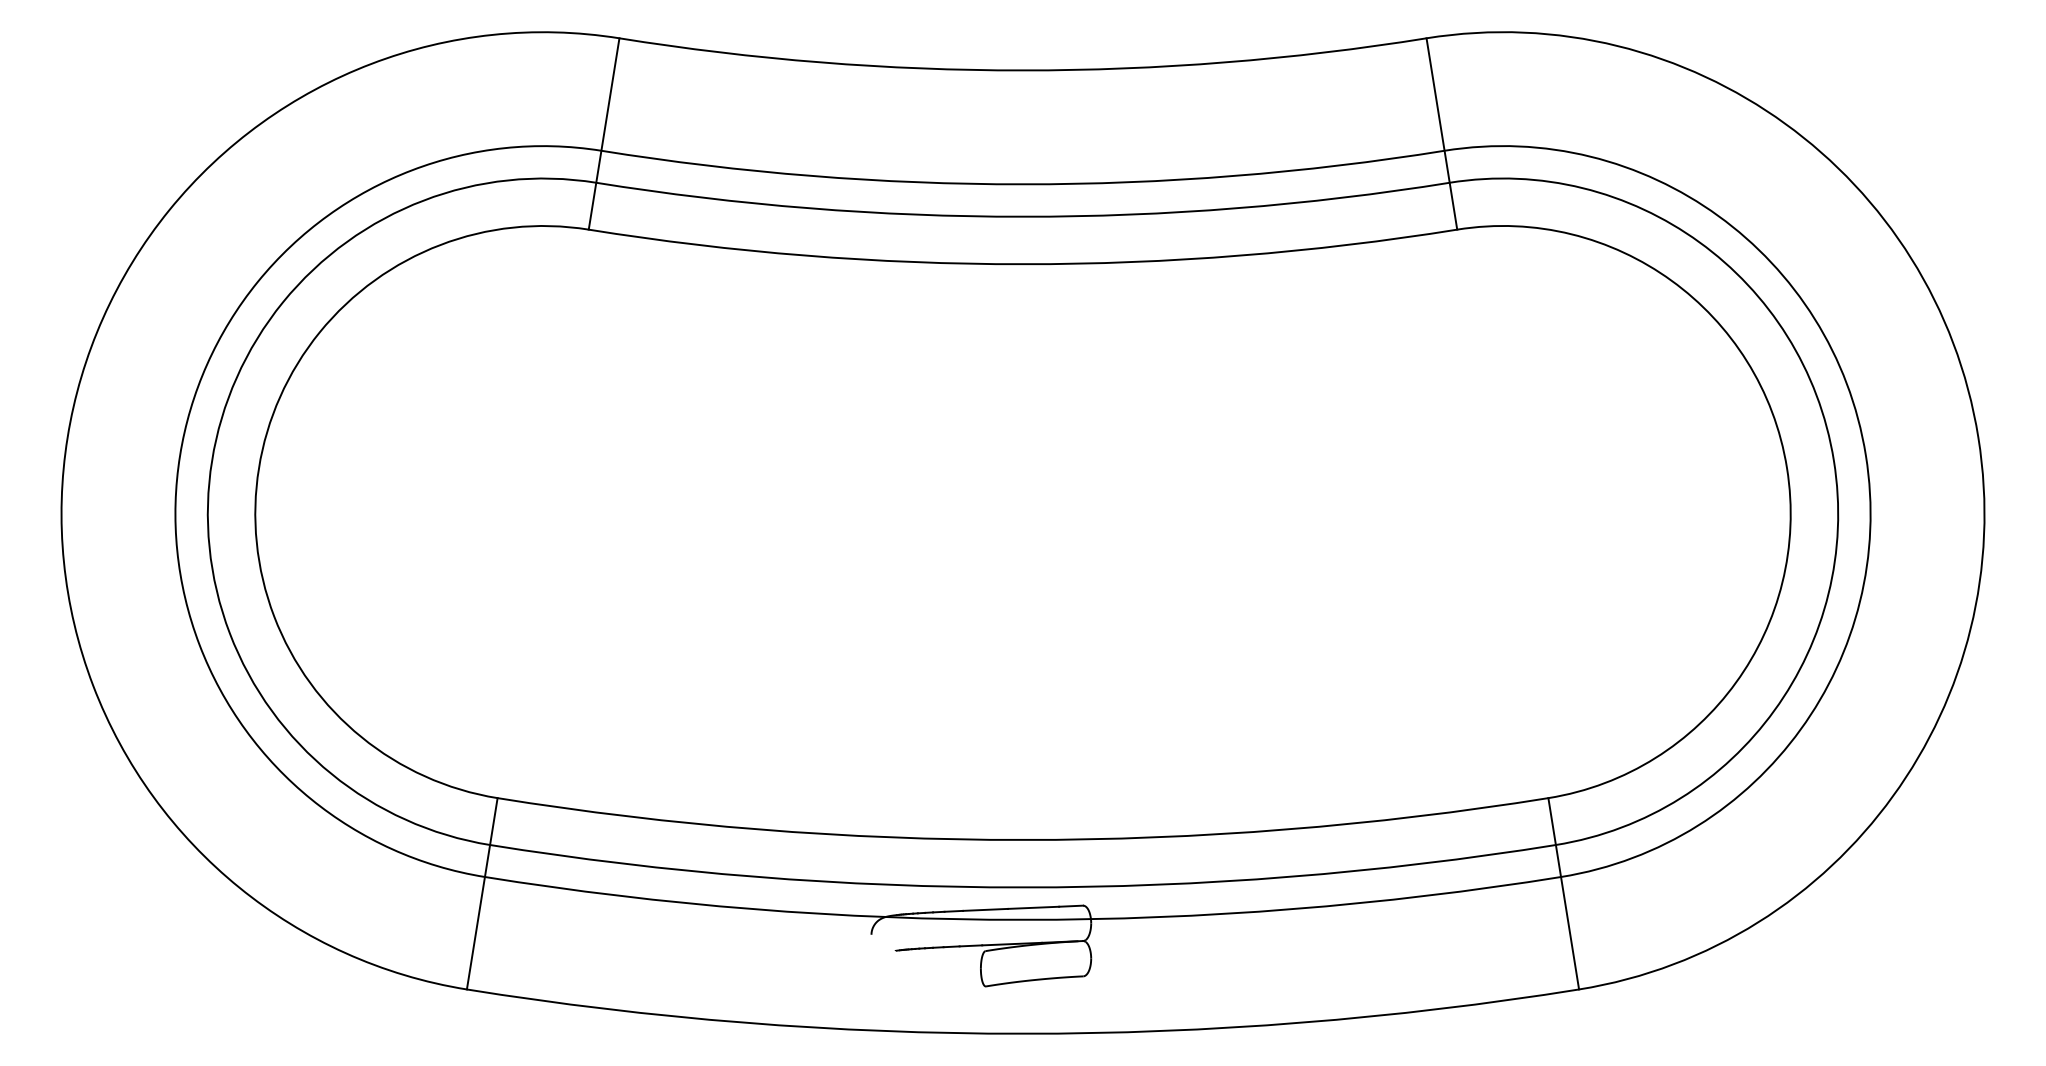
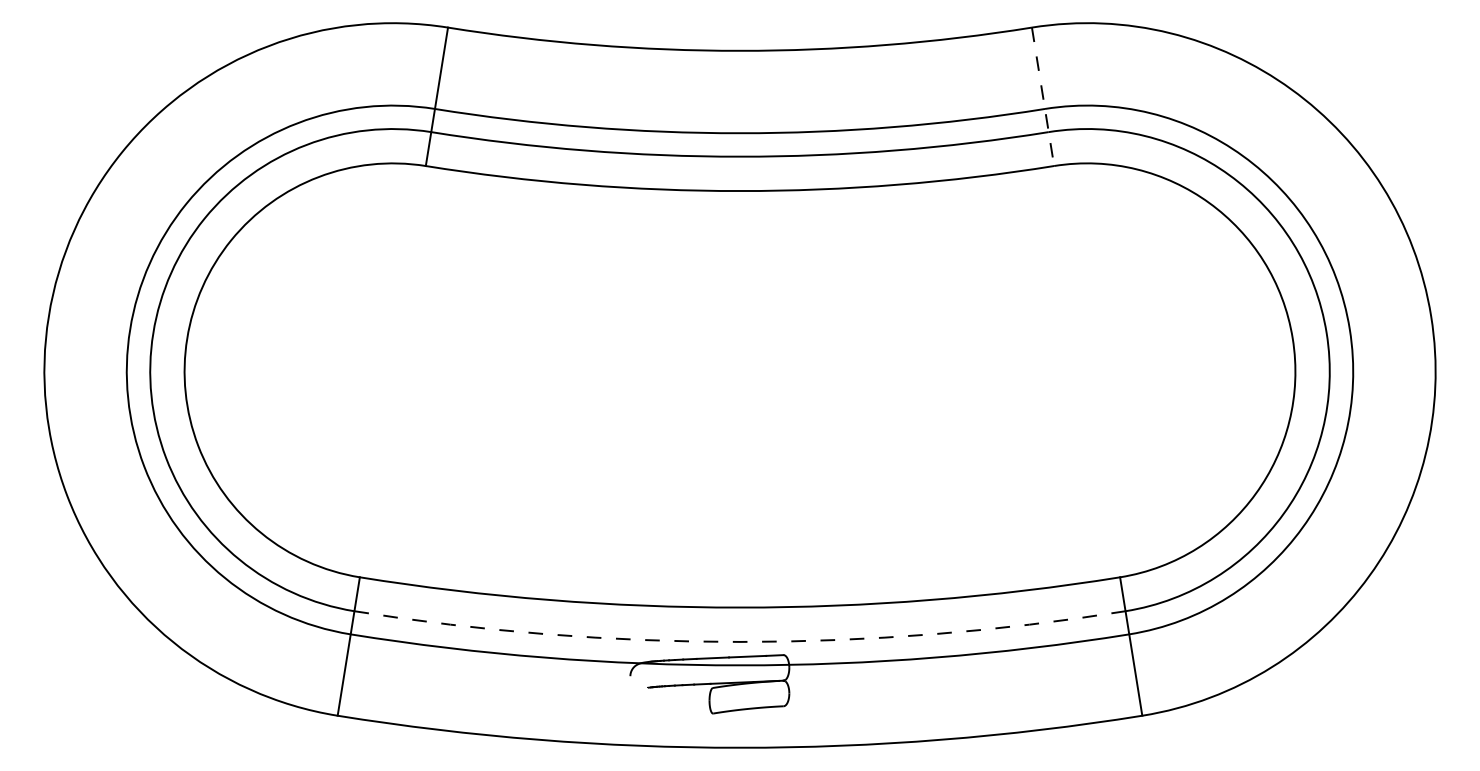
line: (1442, 134) -> (1043, 97), solid -> dashed
arc: (1023, 886) -> (740, 641), solid -> dashed

